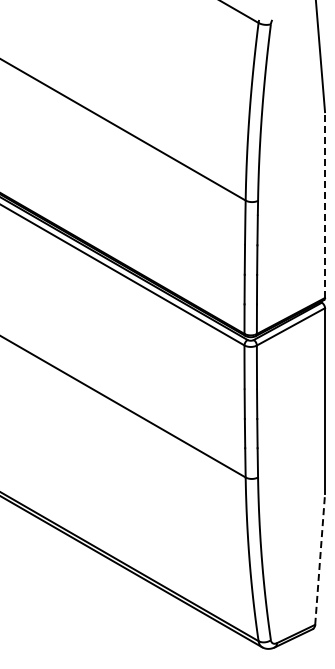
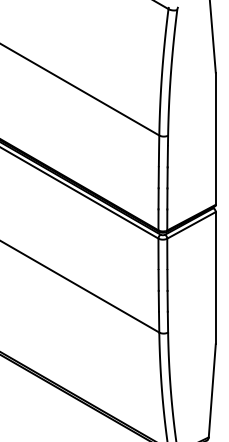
line: (325, 205) -> (216, 139), dashed -> solid
line: (320, 559) -> (212, 390), dashed -> solid

